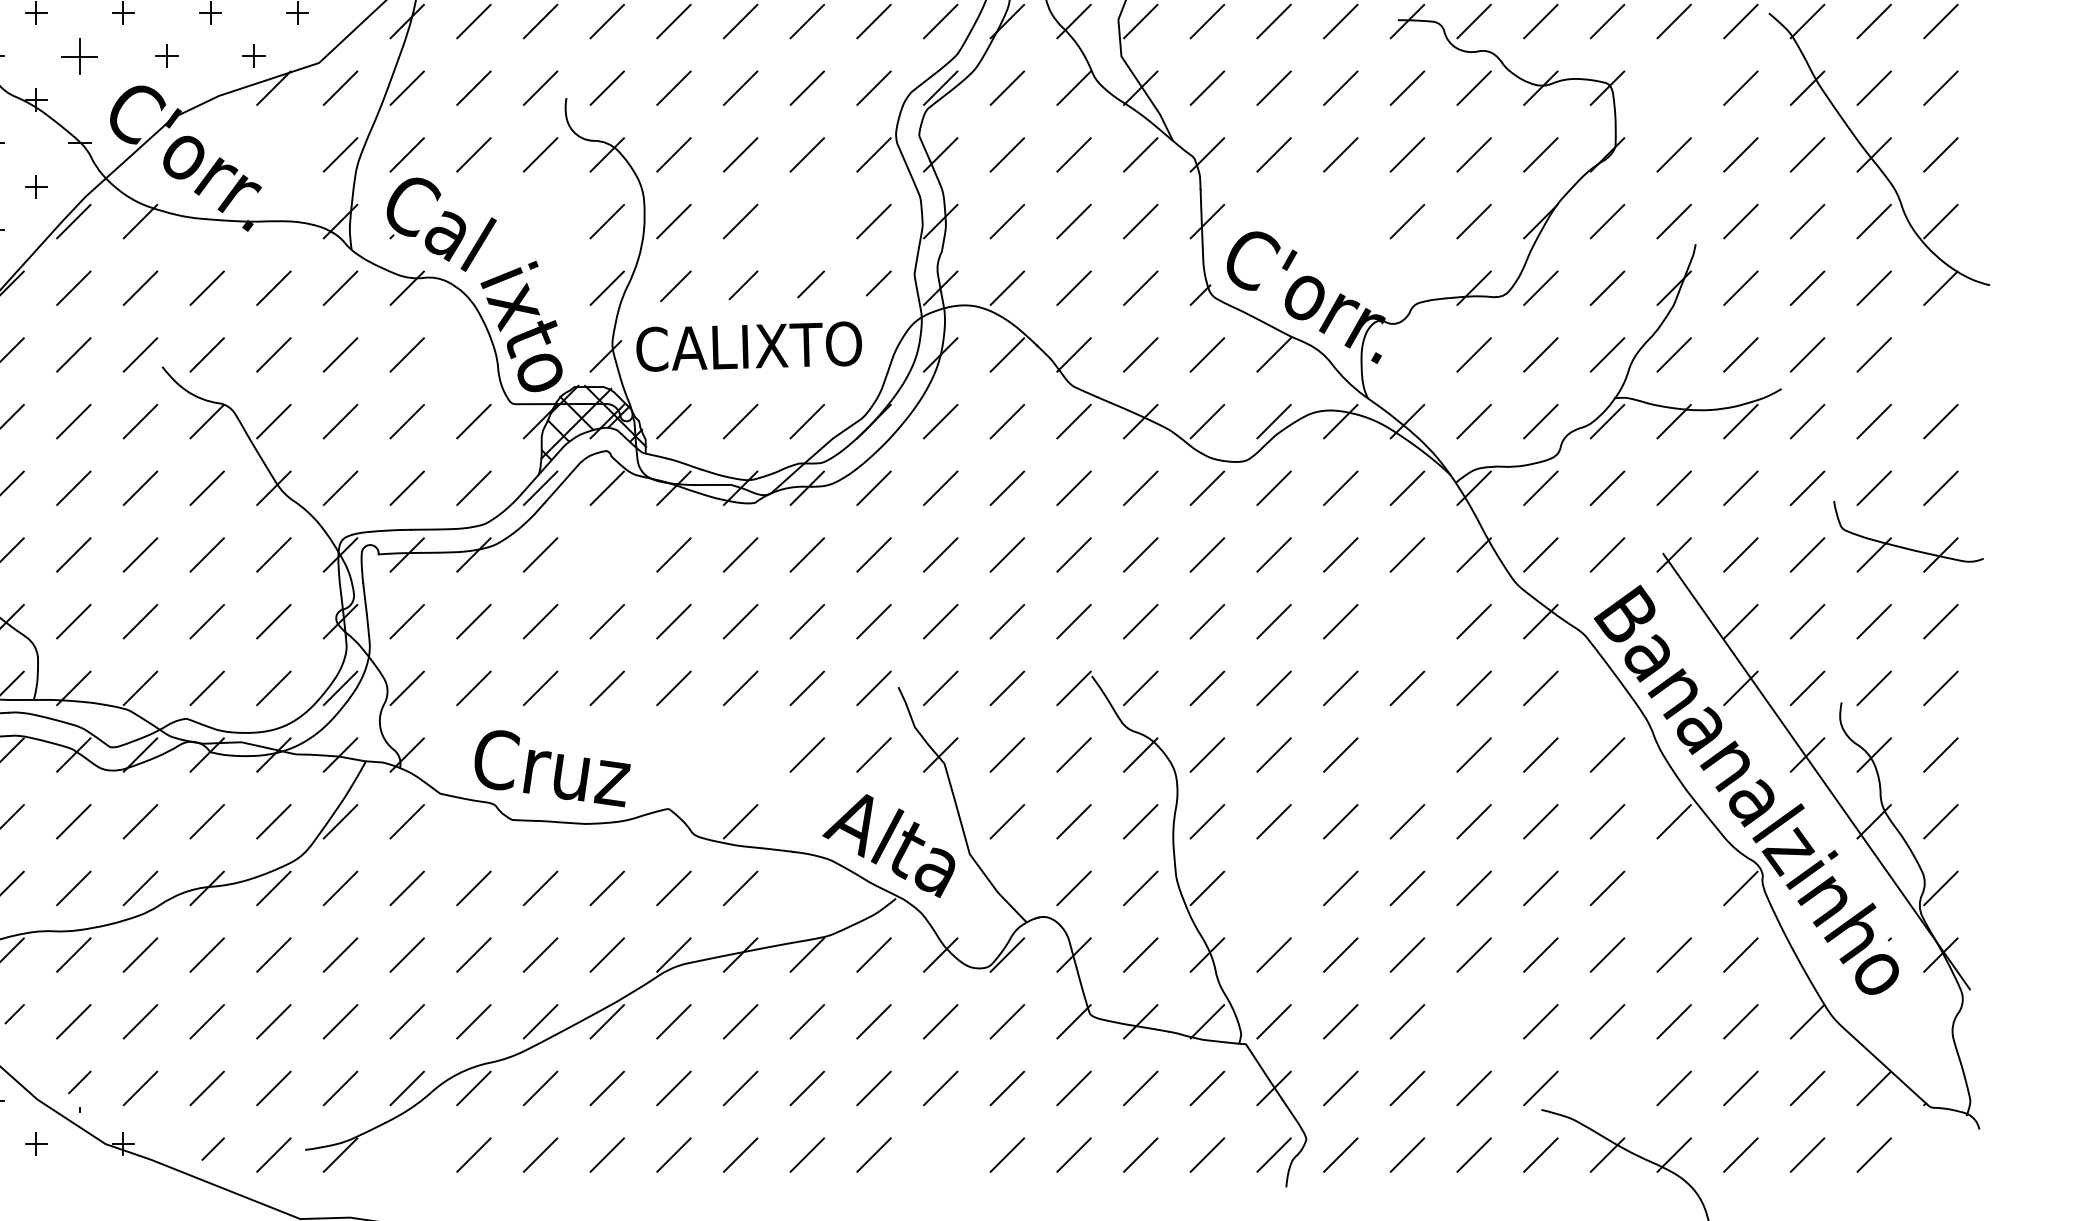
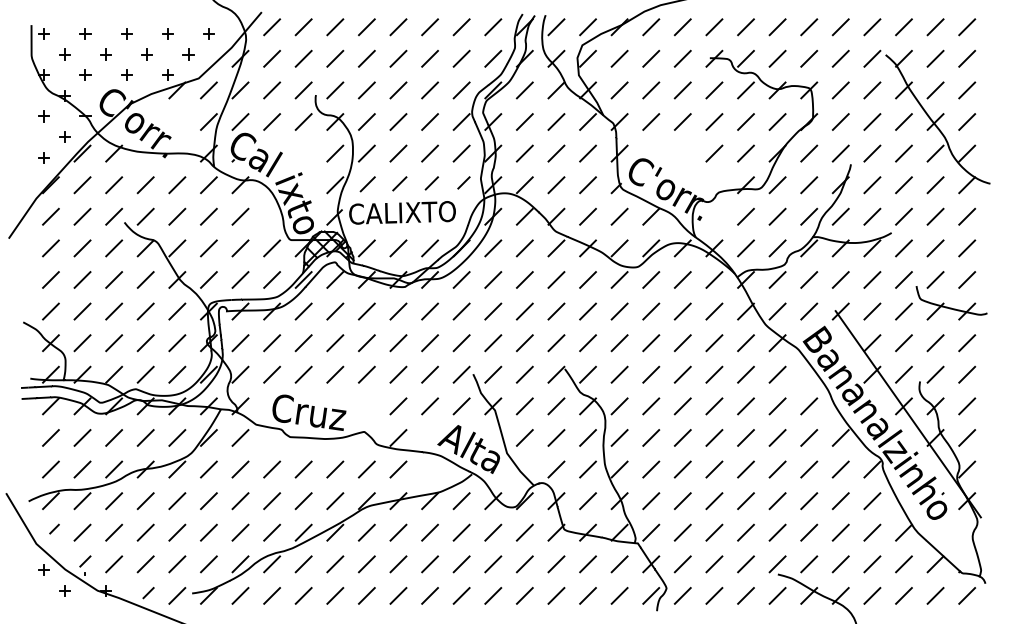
part: (80, 54) -> (85, 74), size x0.62
line: (1673, 88) -> (840, 90), added
line: (806, 221) -> (429, 153), added
line: (1941, 354) -> (967, 216), added
line: (607, 554) -> (335, 311), added
line: (1407, 622) -> (714, 343), added
line: (740, 755) -> (398, 406), added
line: (1407, 755) -> (714, 406), added
line: (1274, 888) -> (651, 469), added
line: (1673, 888) -> (840, 469), added
line: (1473, 1021) -> (745, 532), added
line: (1608, 1088) -> (809, 564), added
line: (407, 1154) -> (240, 595), added
line: (941, 1154) -> (493, 595), added
line: (1939, 1154) -> (966, 595), added

